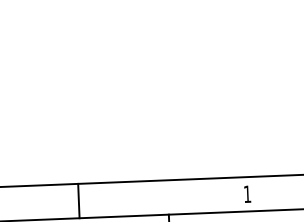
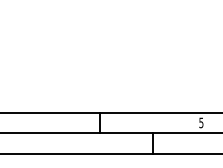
text: (247, 193) -> (201, 122), 1 -> 5

